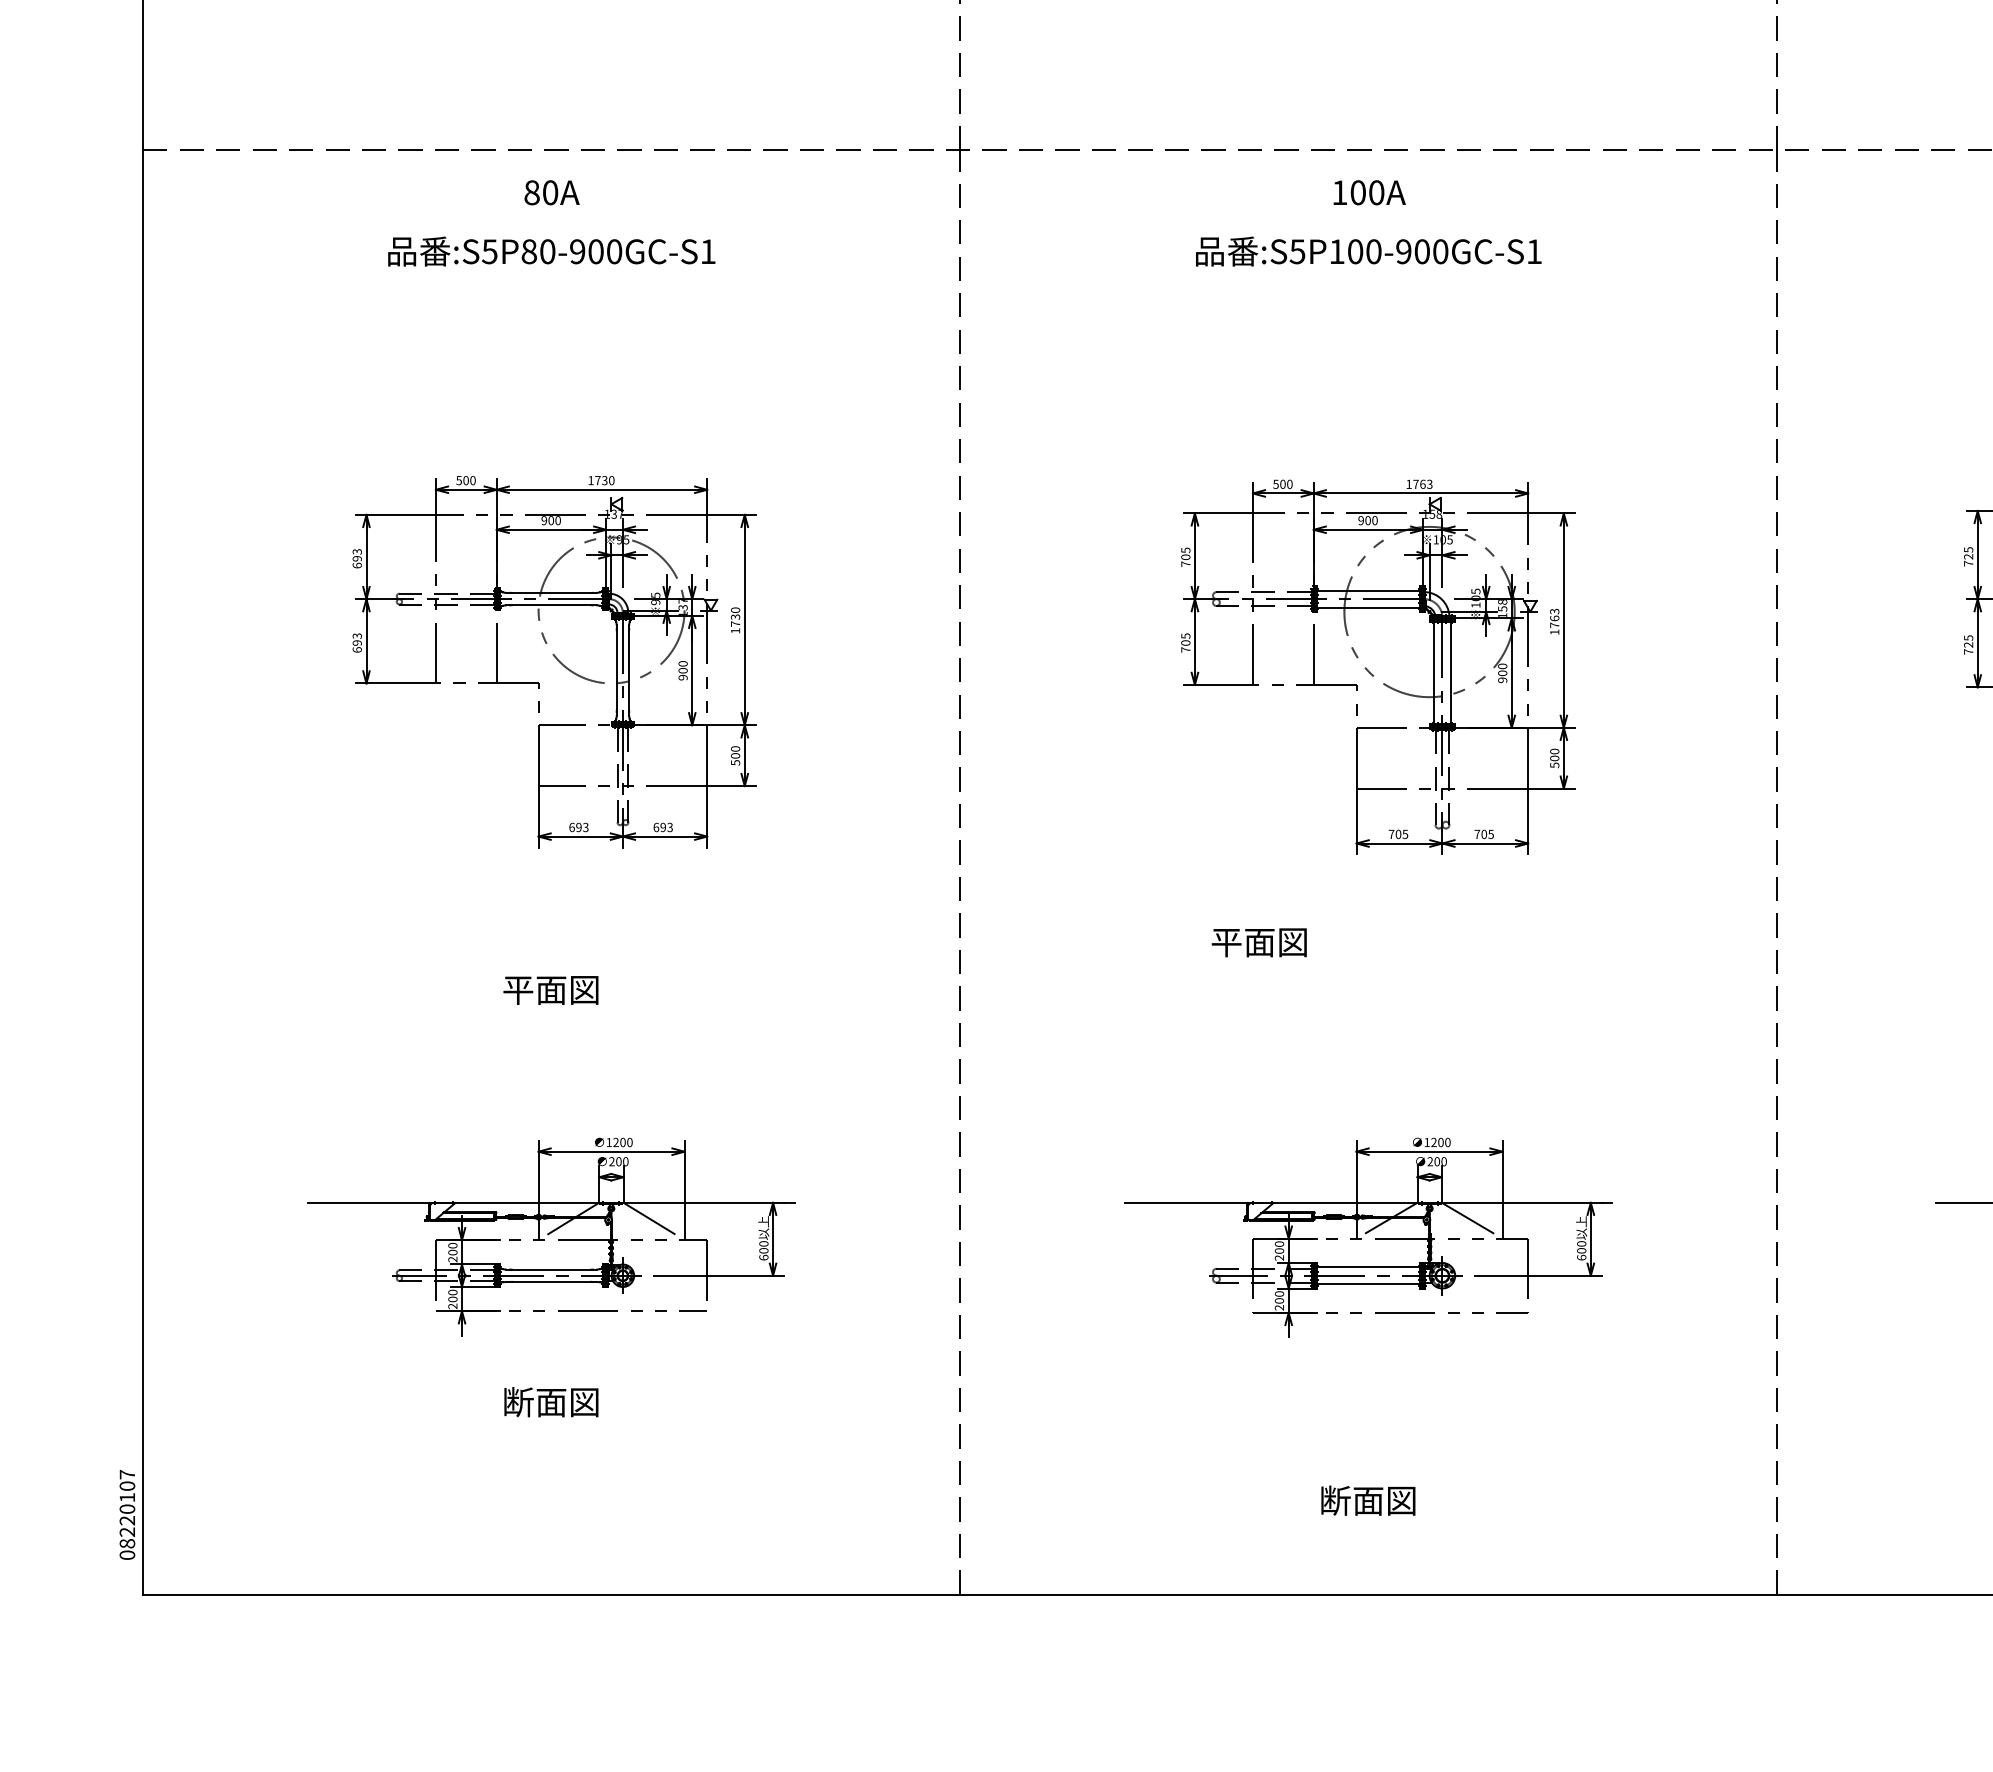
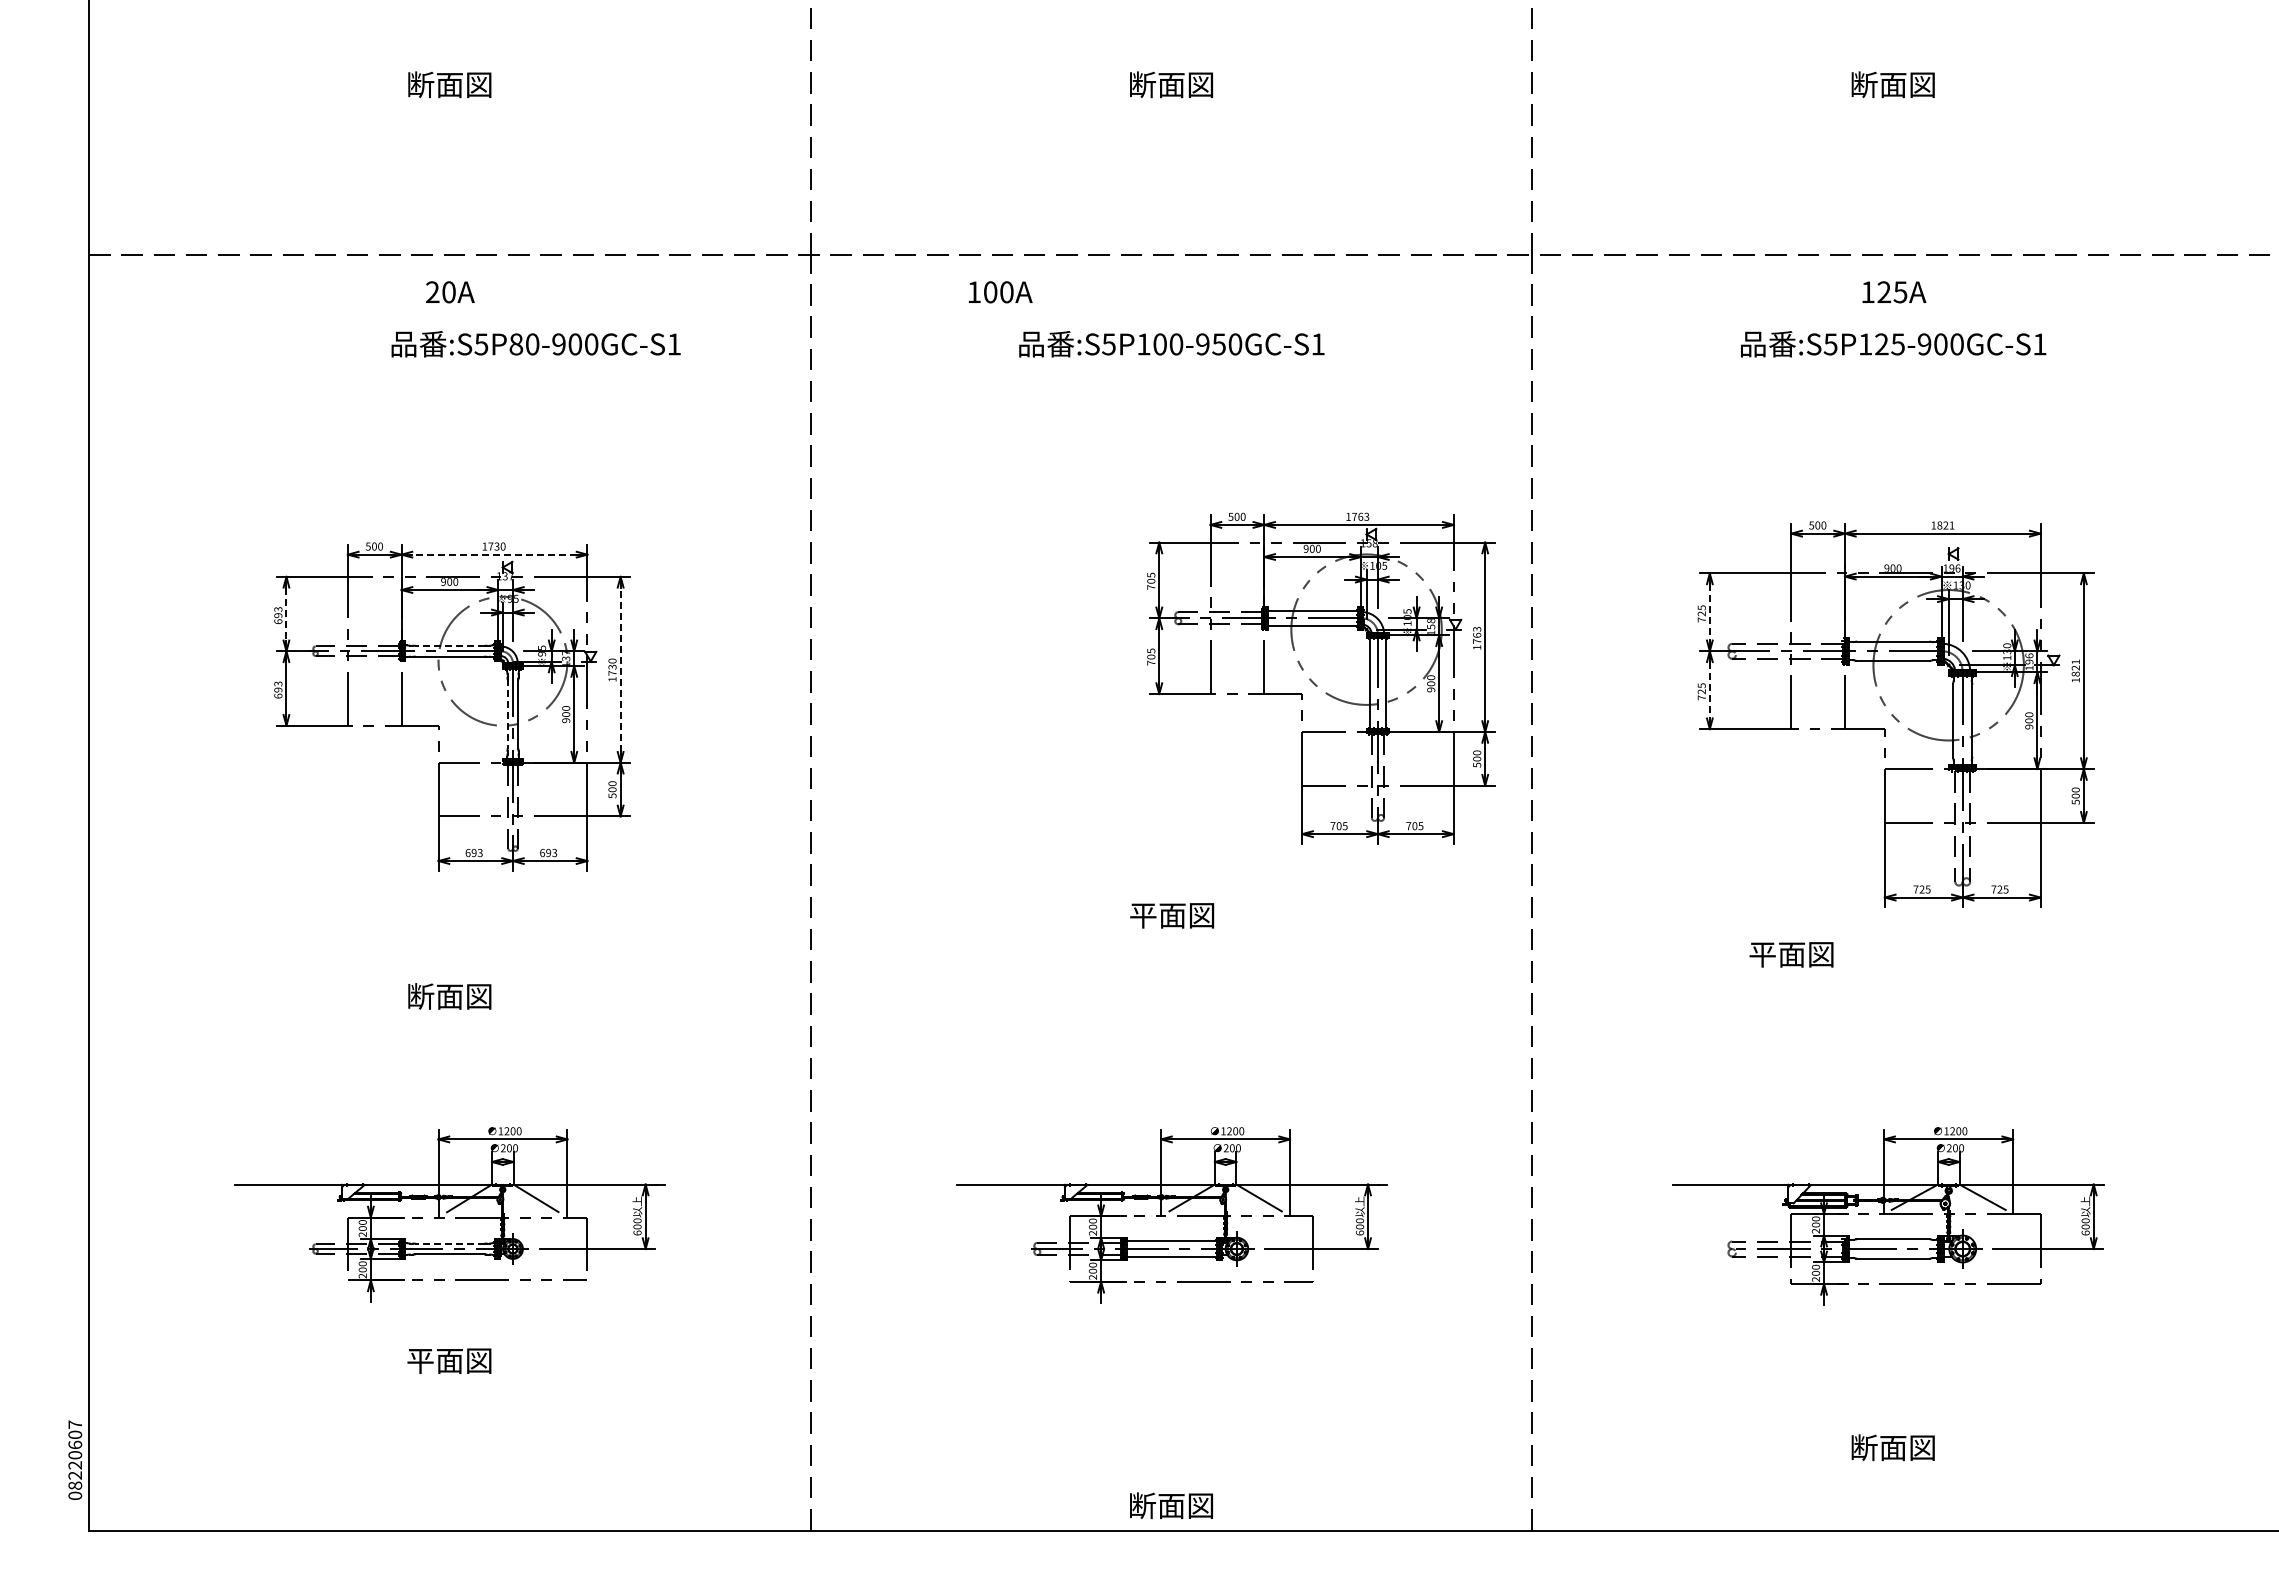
text: (531, 192) -> (432, 292), 80A -> 20A
text: (1369, 192) -> (1000, 292), moved
text: (551, 251) -> (535, 344), moved
text: (1421, 251) -> (1218, 344), :S5P100-900GC-S1 -> :S5P100-950GC-S1
line: (601, 489) -> (494, 554), solid -> dashed
line: (1977, 555) -> (1709, 612), solid -> dashed
line: (366, 557) -> (286, 614), solid -> dashed
line: (551, 592) -> (449, 645), solid -> dashed
line: (744, 619) -> (620, 669), solid -> dashed
line: (1977, 643) -> (1709, 690), solid -> dashed
line: (616, 670) -> (507, 714), solid -> dashed
part: (1371, 672) -> (1315, 683), moved
text: (1259, 942) -> (1172, 915), moved
text: (518, 989) -> (420, 996), 平面図 -> 断面図
line: (551, 1269) -> (449, 1243), solid -> dashed
text: (518, 1401) -> (420, 1360), 断面図 -> 平面図
text: (127, 1497) -> (75, 1444), 08220107 -> 08220607
text: (1368, 1500) -> (1171, 1505), moved

